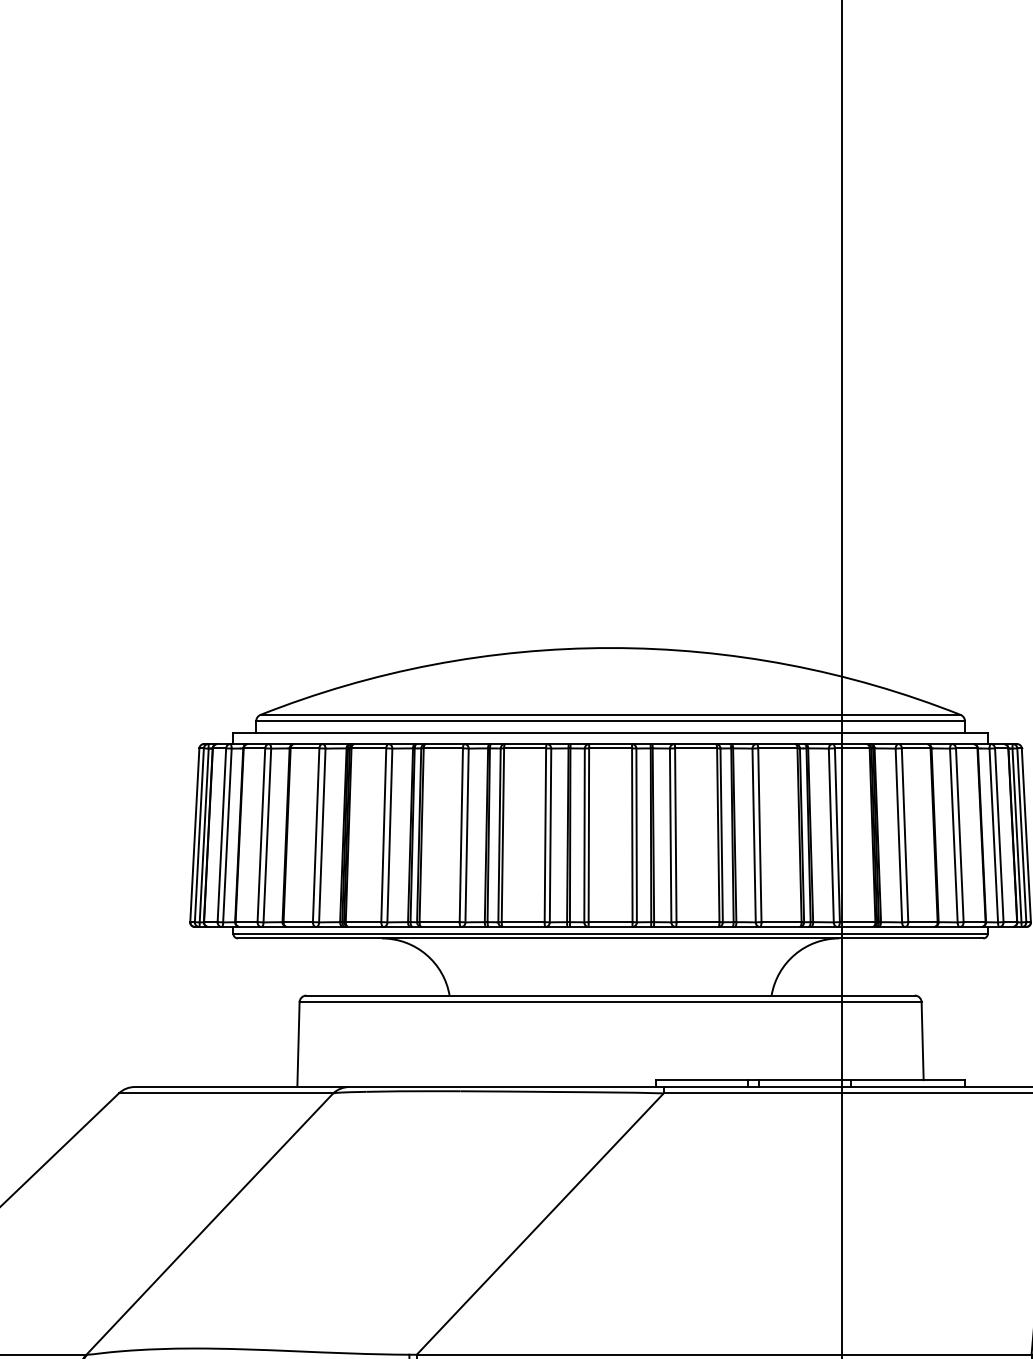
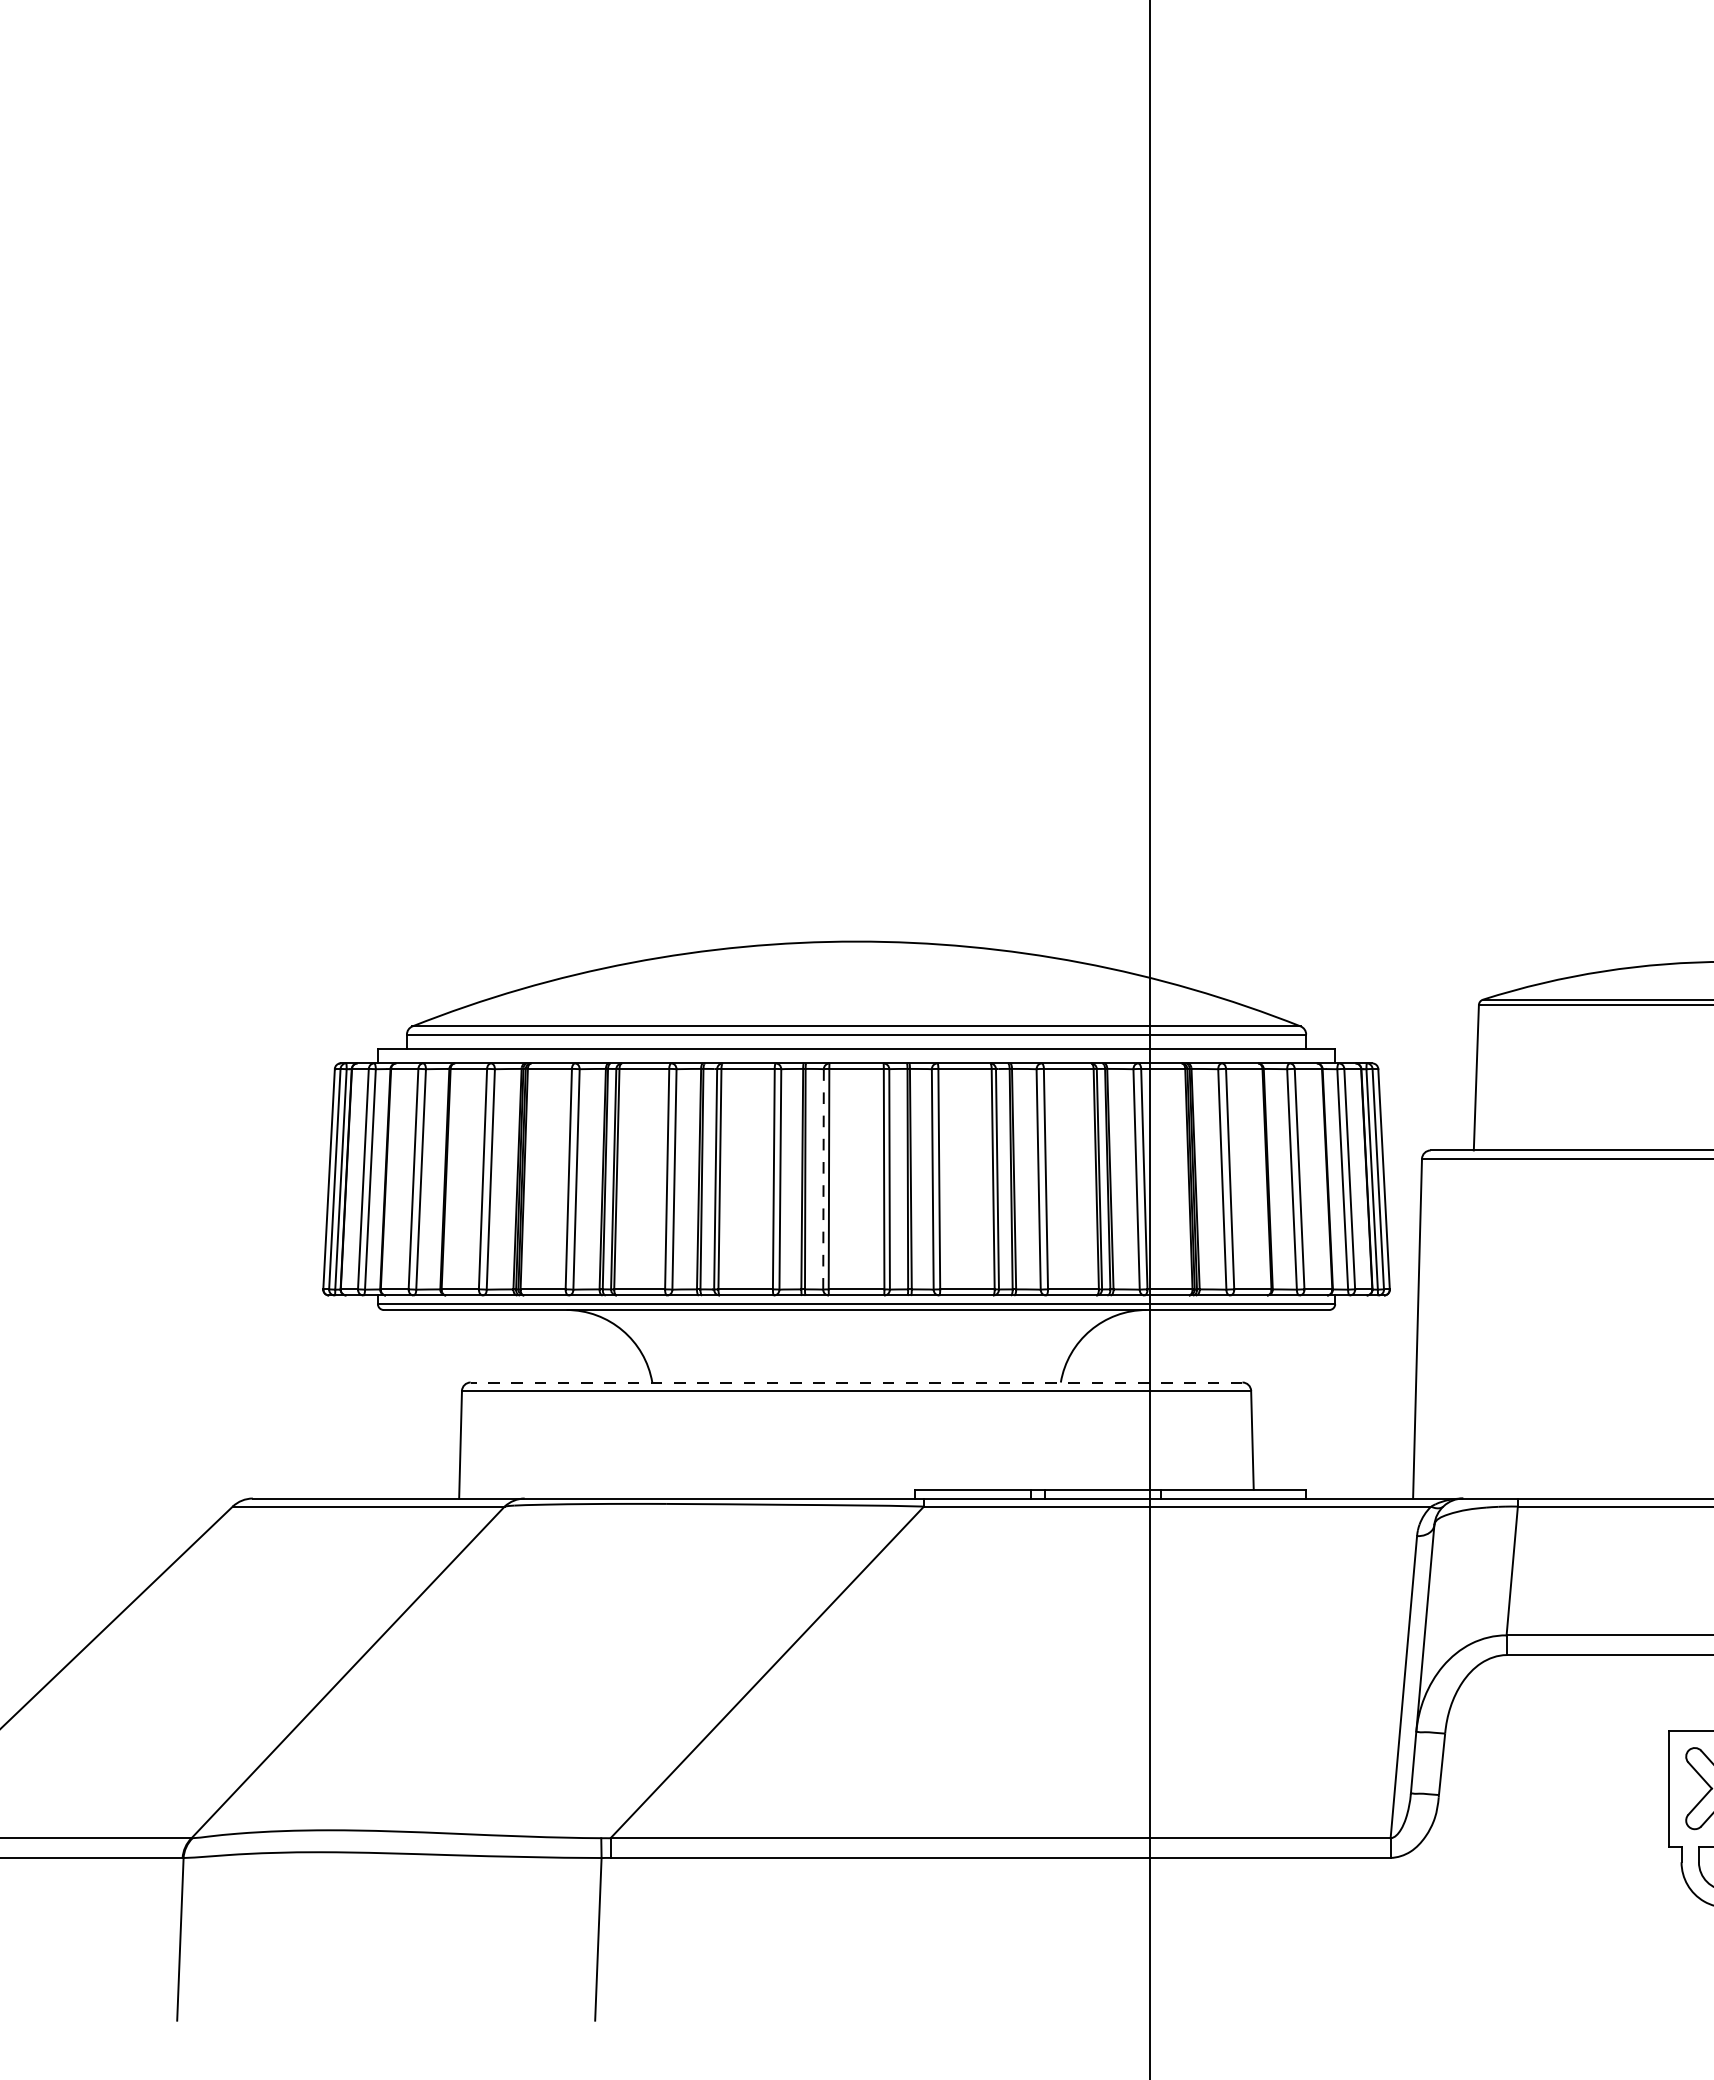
line: (584, 835) -> (823, 1179), solid -> dashed
line: (610, 995) -> (856, 1382), solid -> dashed

